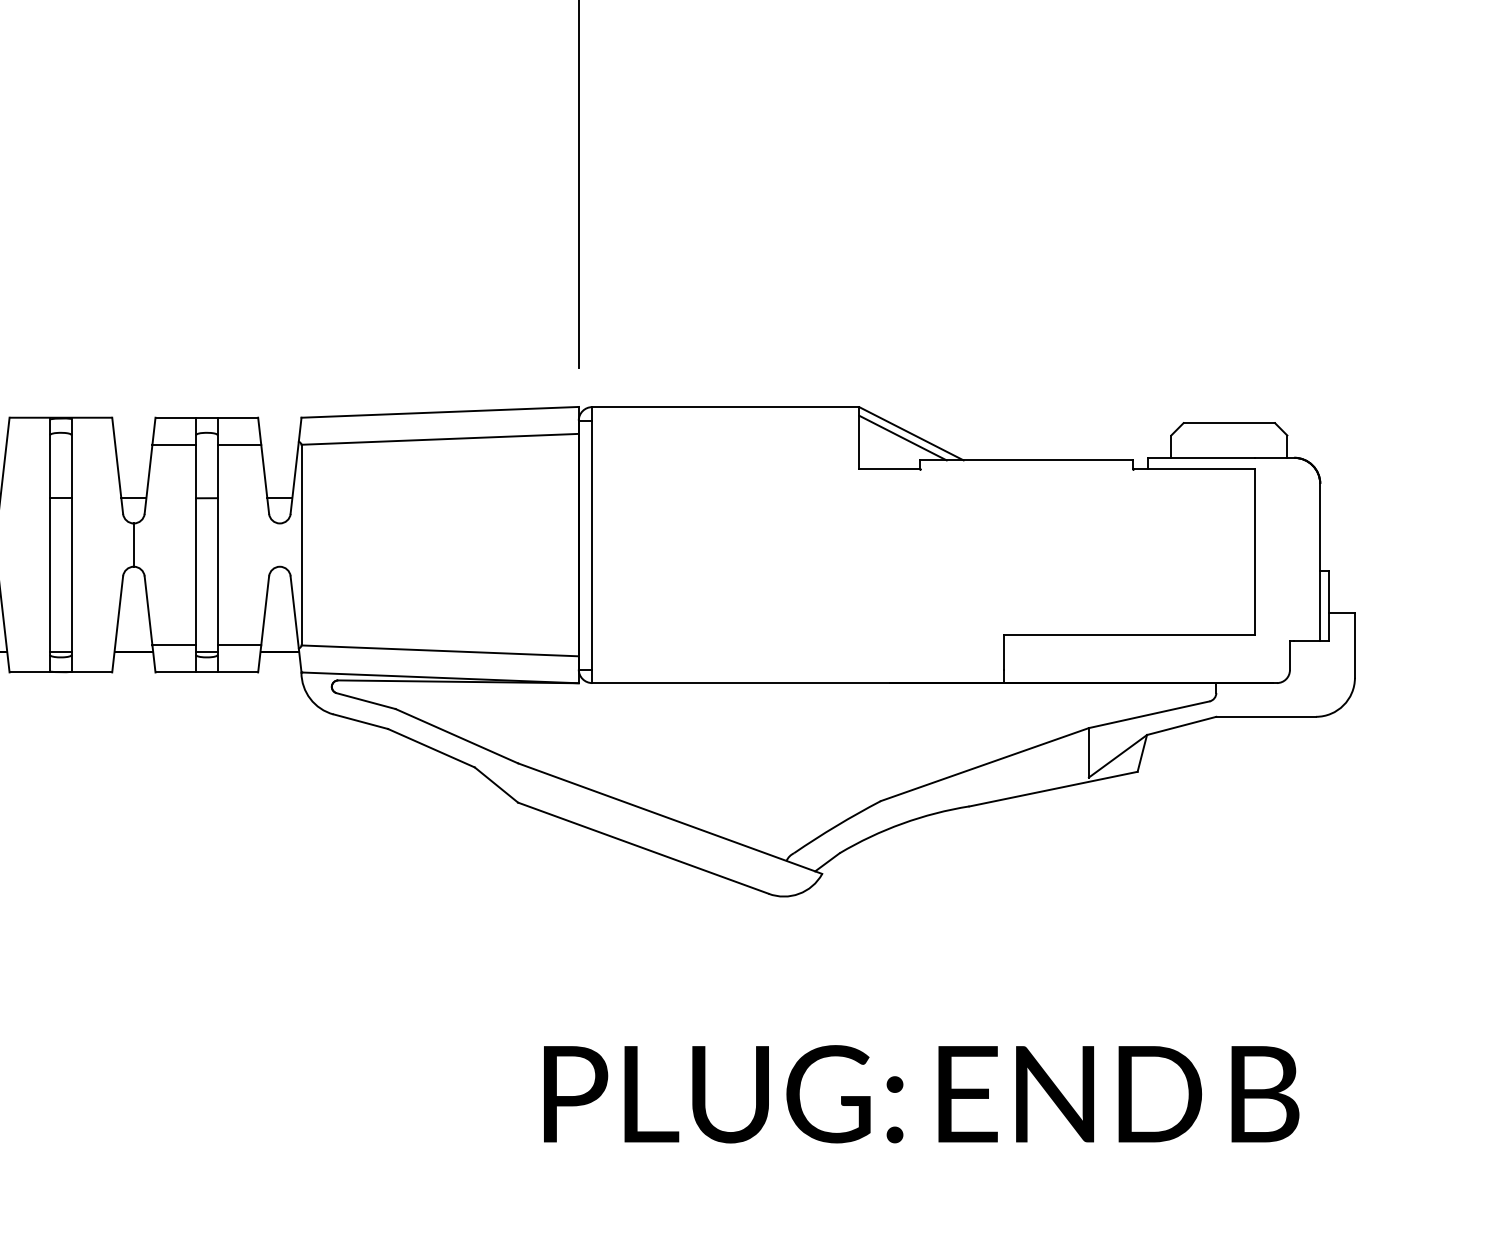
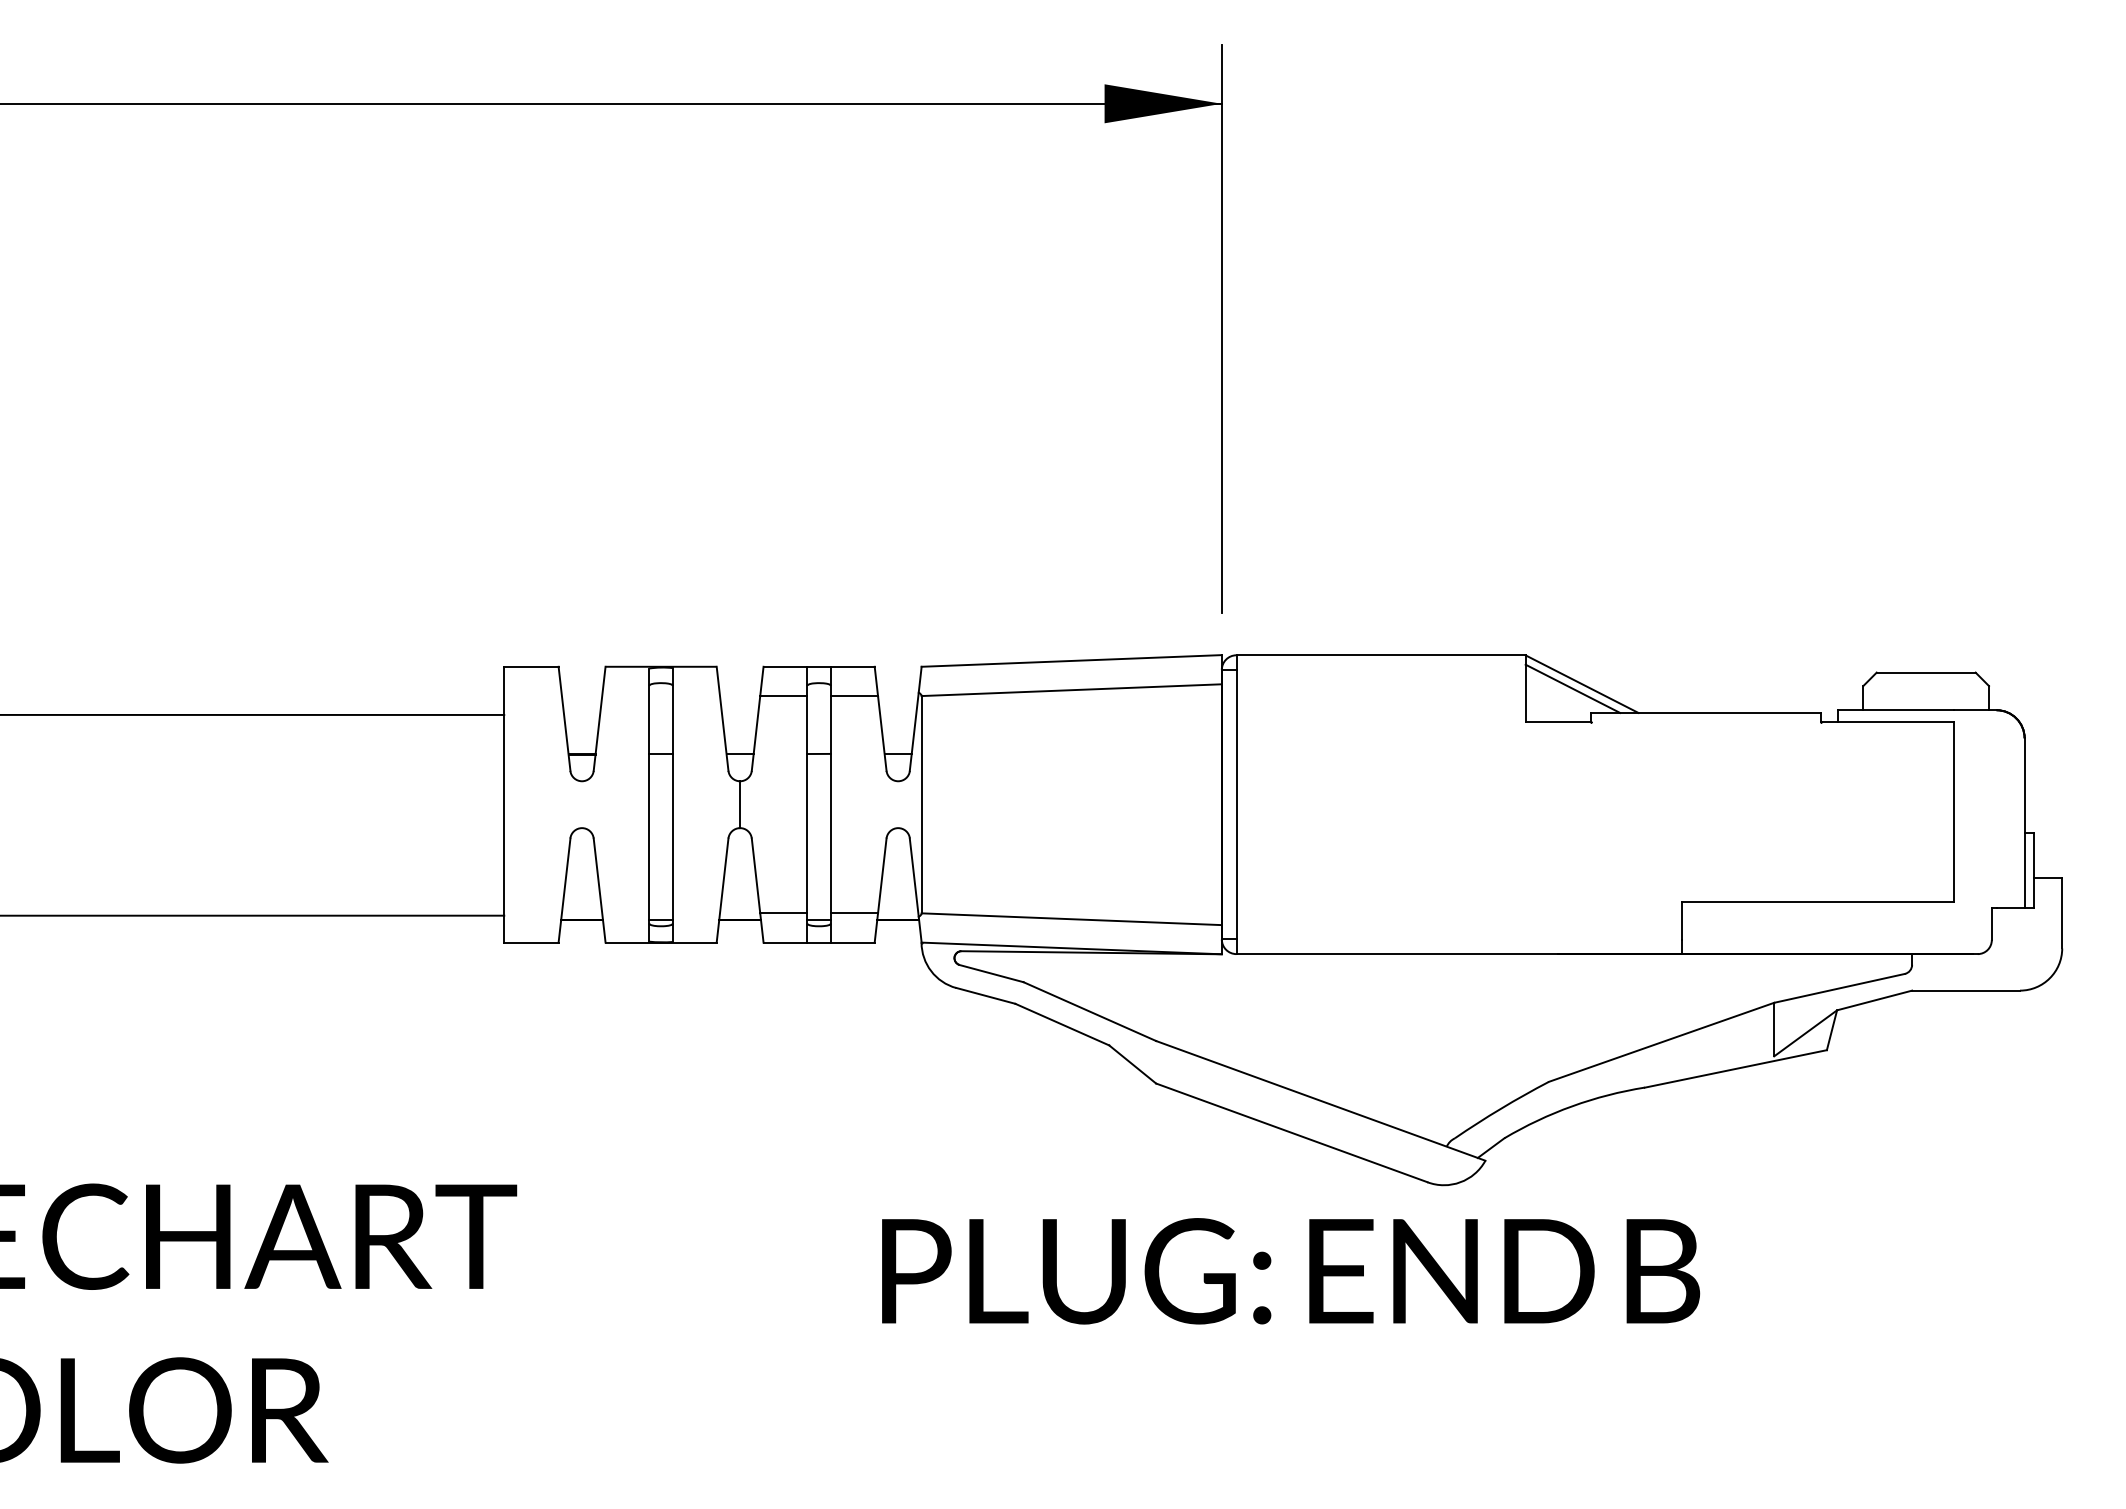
text: (922, 1094) -> (1291, 1271), moved

